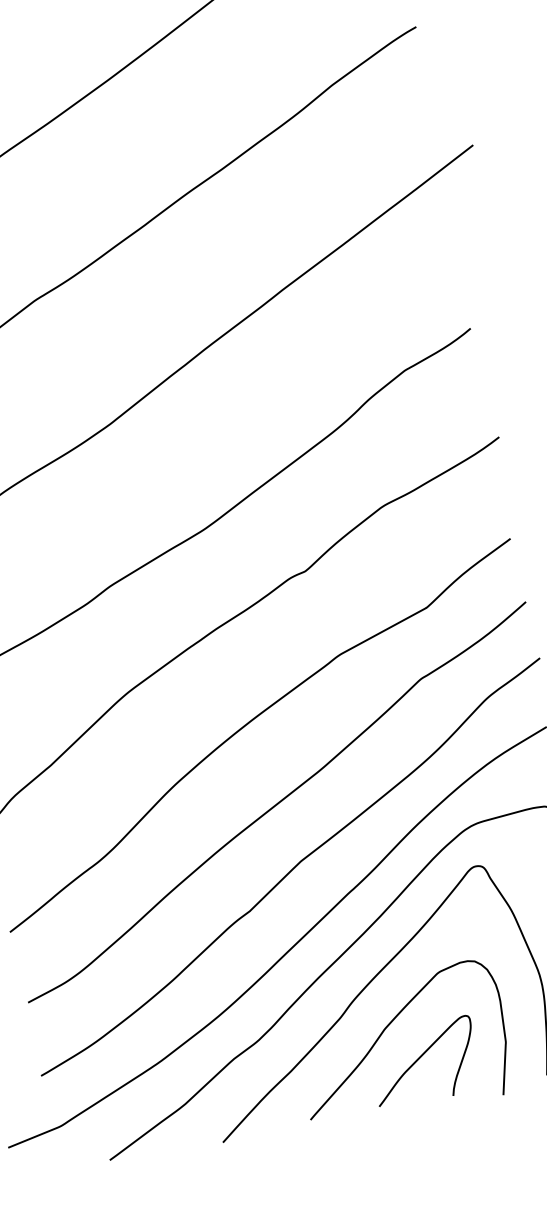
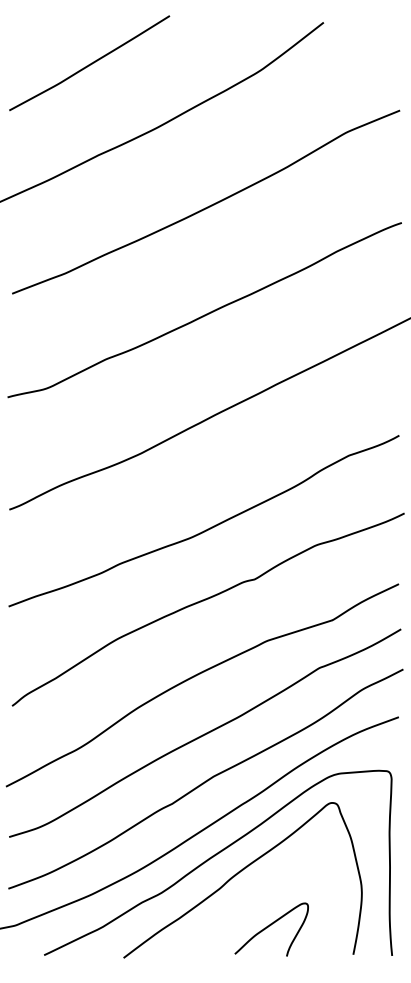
curve: (388, 1027) -> (251, 901), removed

